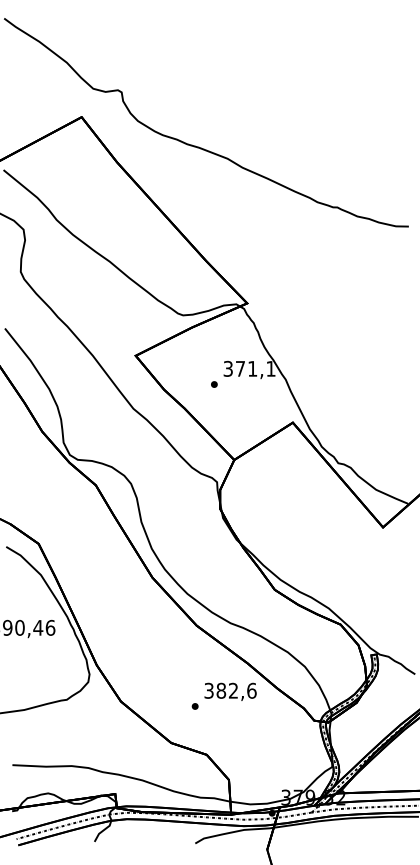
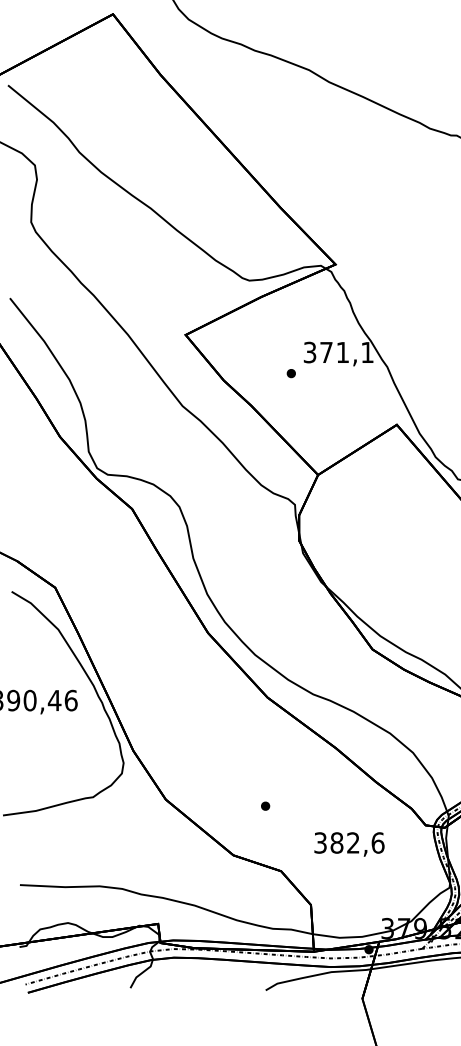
text: (230, 691) -> (349, 843), moved

